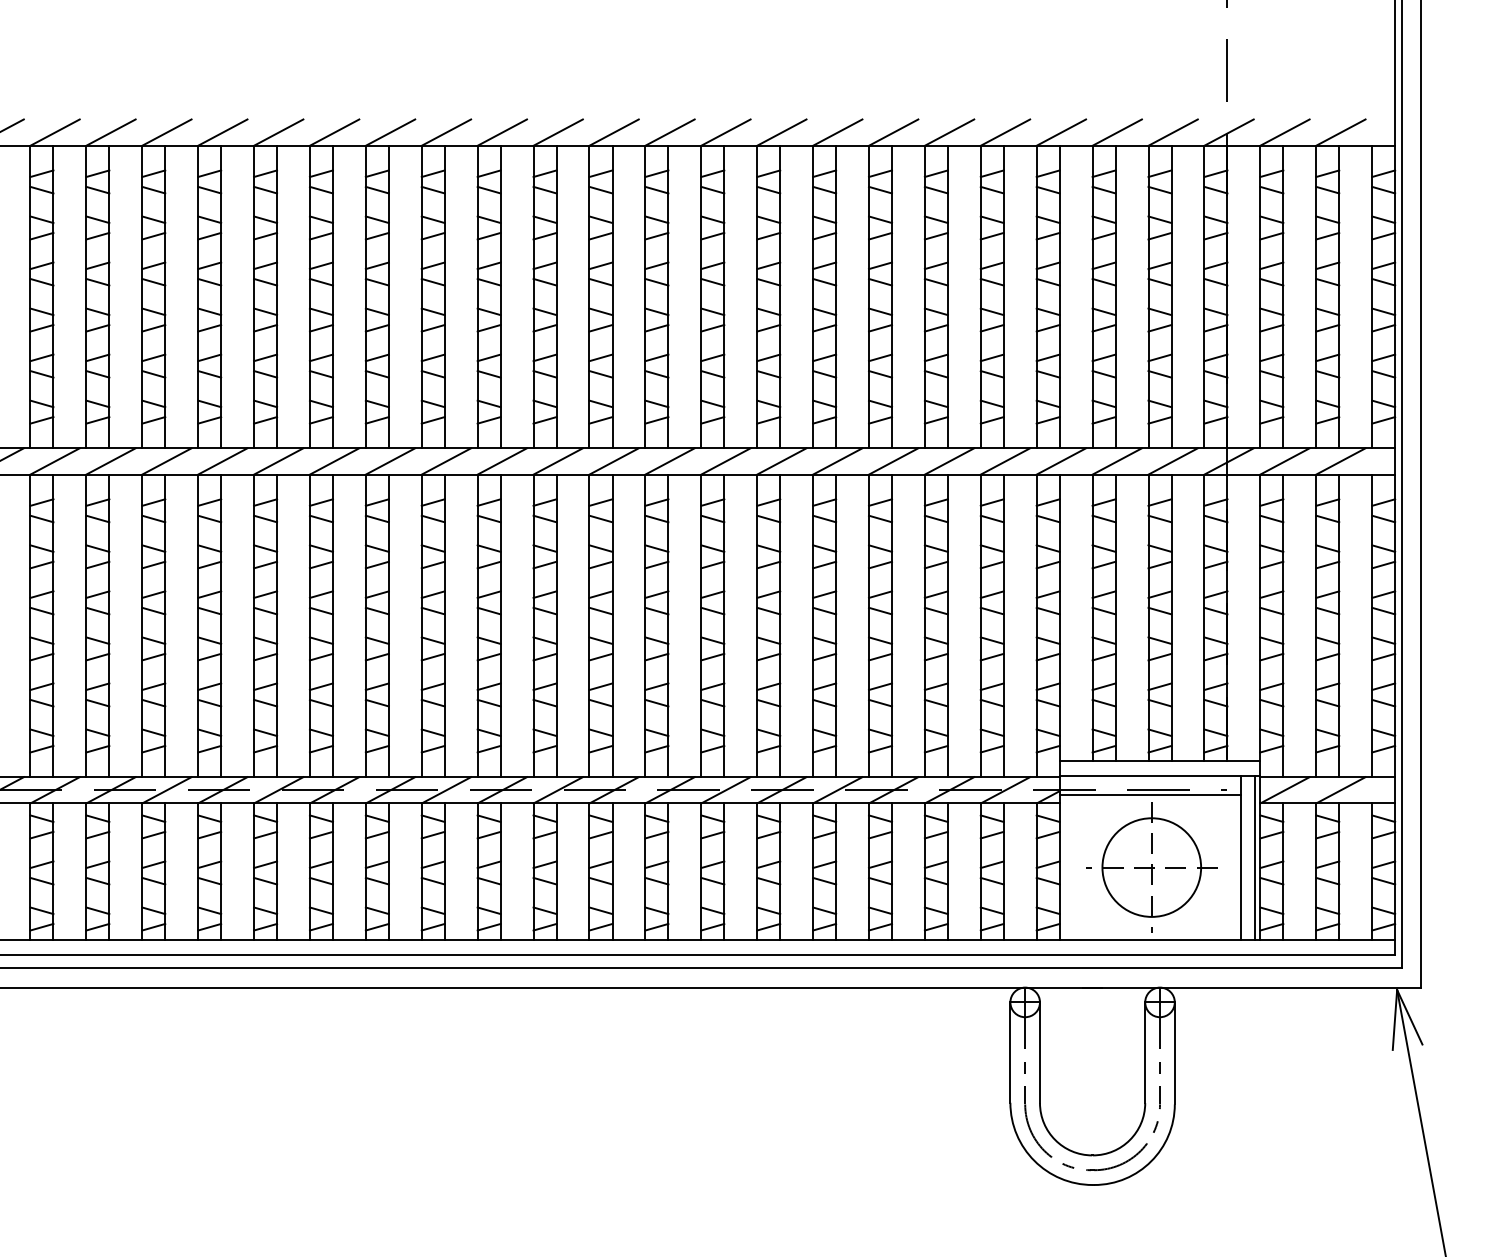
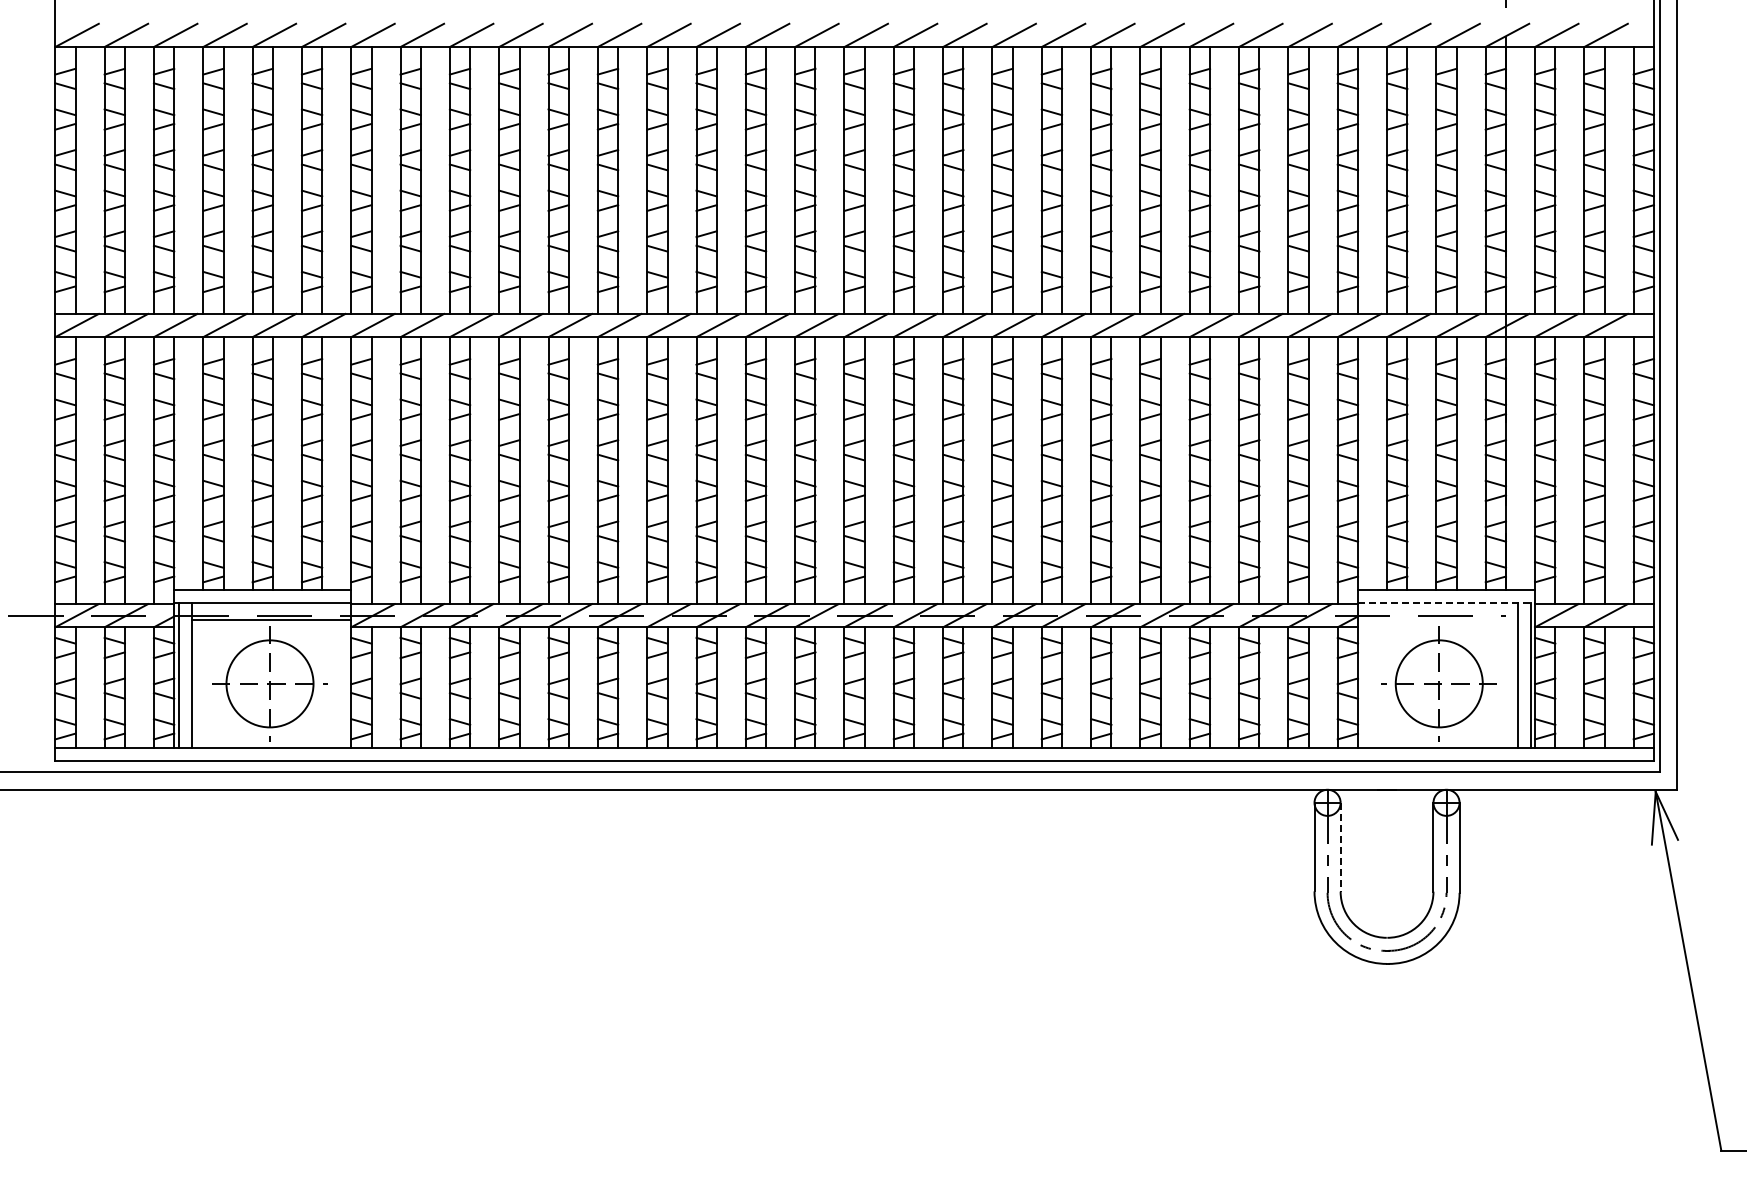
line: (1161, 775) -> (1447, 602), solid -> dashed
line: (1149, 795) -> (1437, 620), removed
line: (1039, 1053) -> (1340, 847), solid -> dashed

